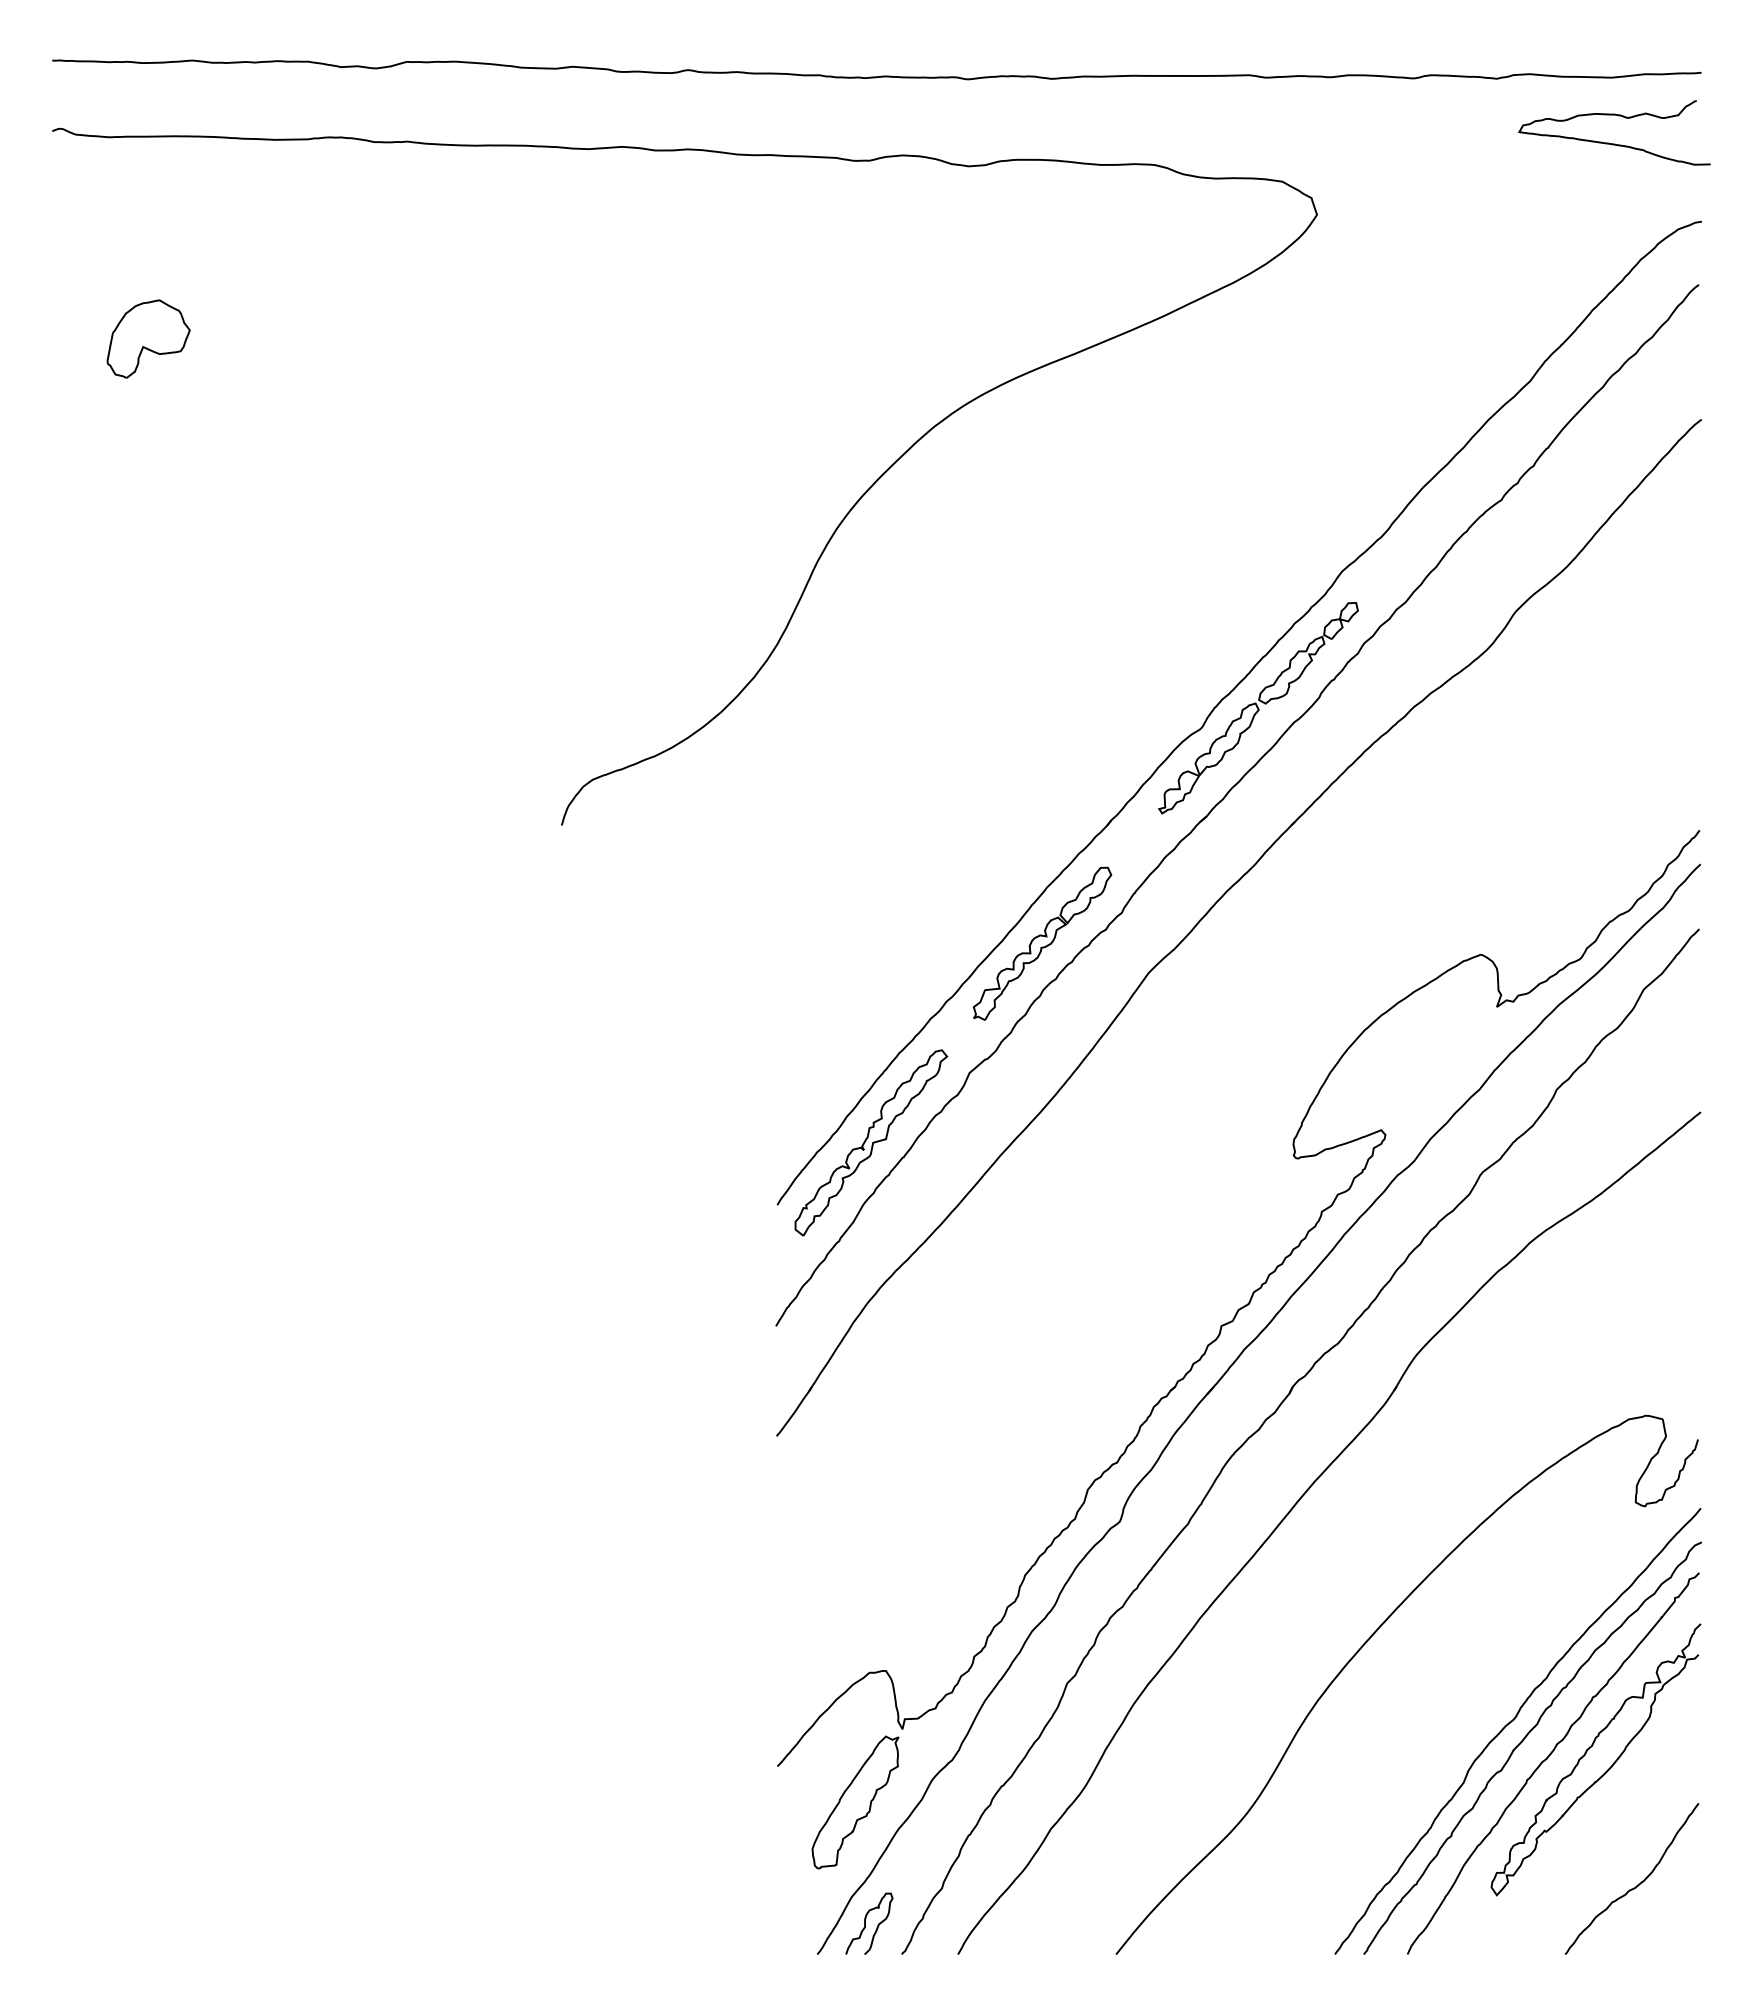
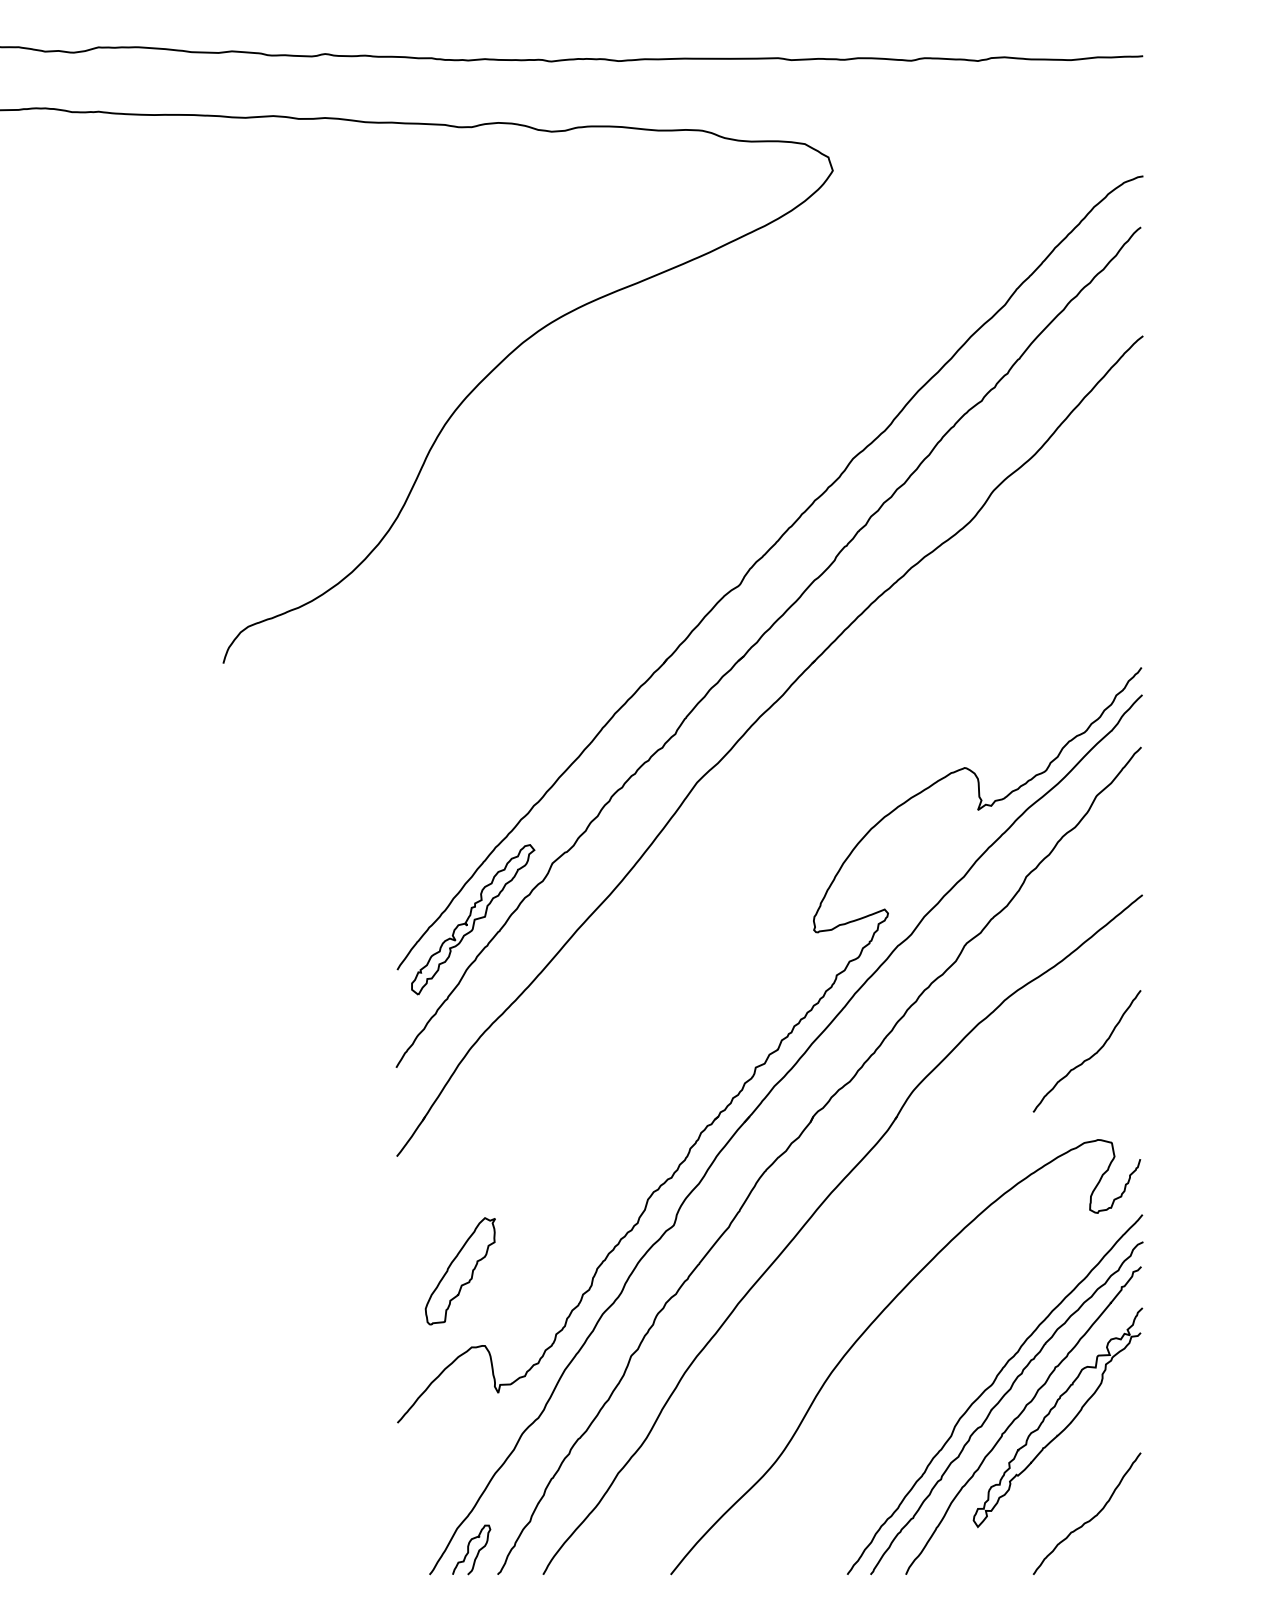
curve: (1614, 143) -> (1072, 113), removed
part: (1258, 708) -> (785, 569), removed
part: (1042, 943) -> (611, 758), removed
curve: (1638, 1310) -> (1092, 1055), added
part: (855, 1802) -> (460, 1271), moved

